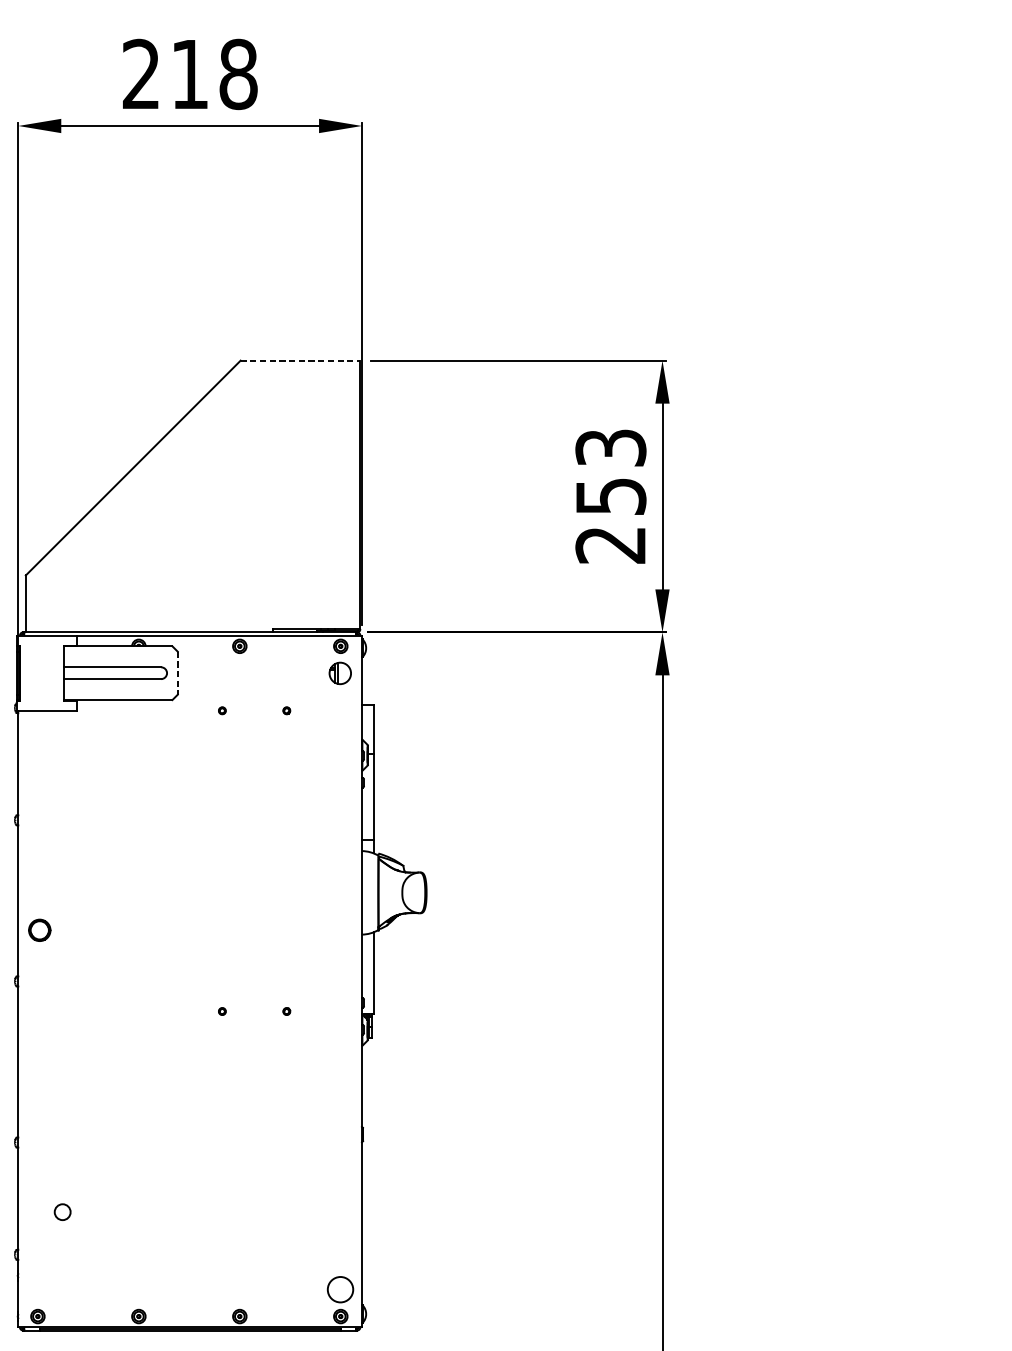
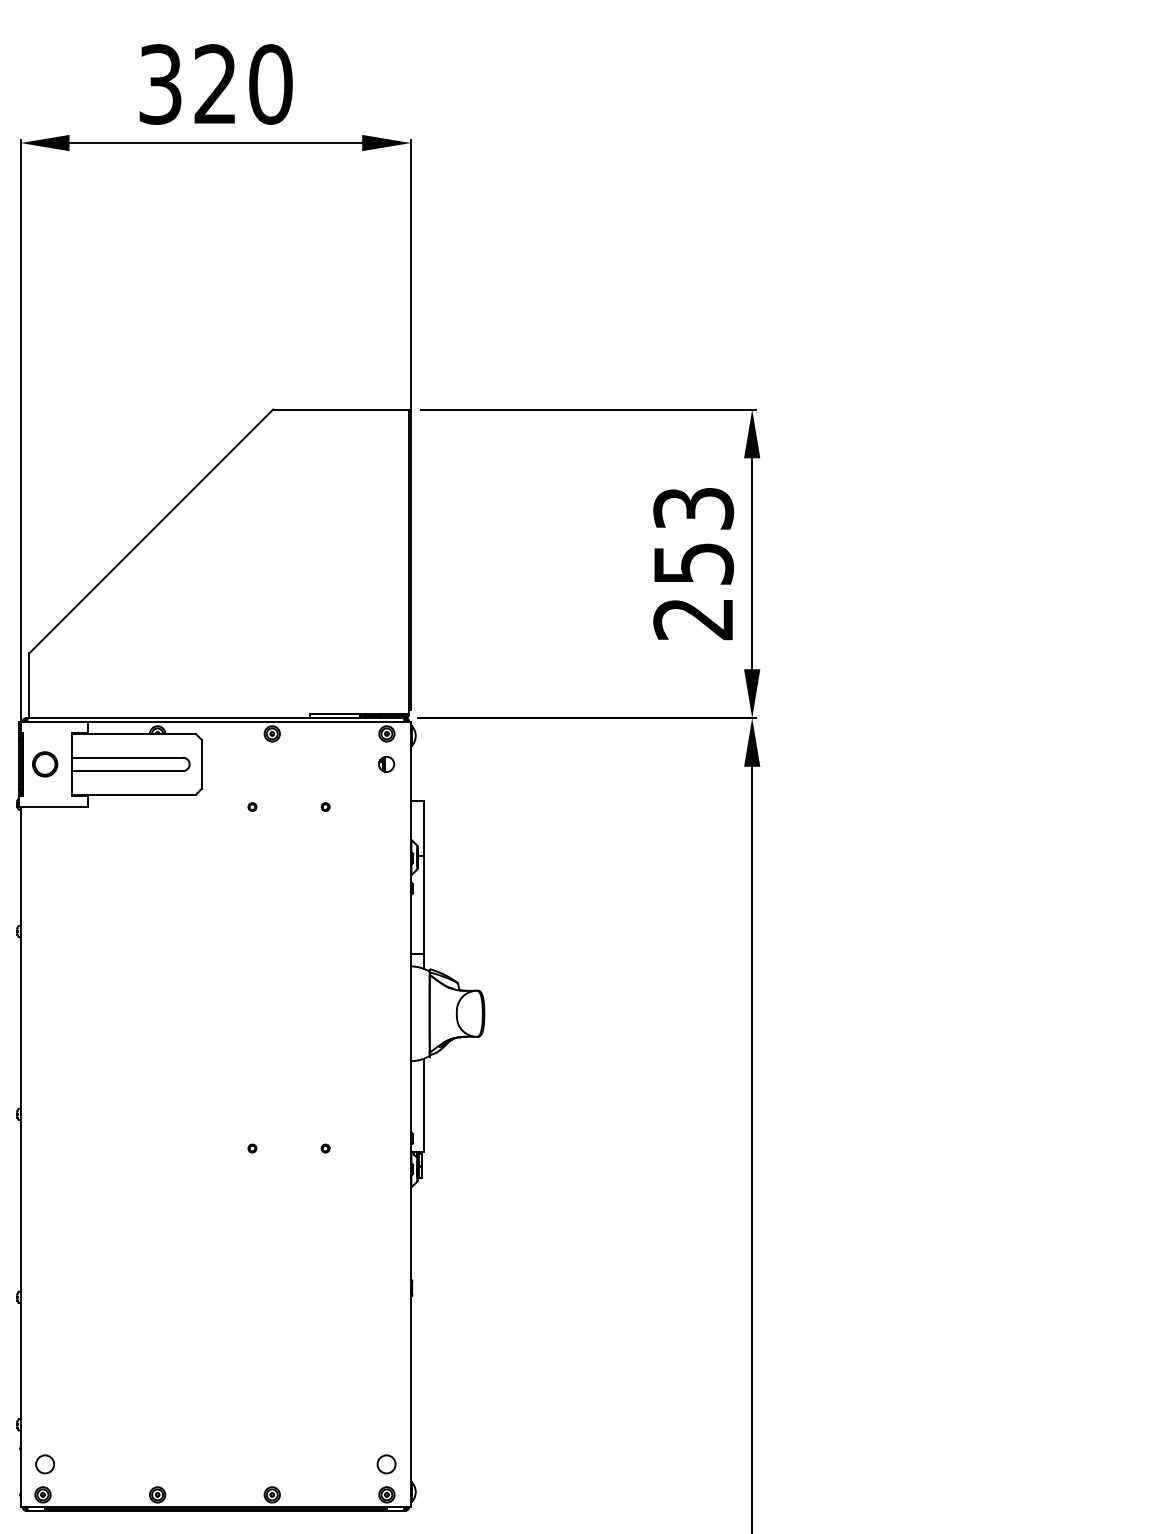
text: (189, 74) -> (215, 84), 218 -> 320
line: (300, 360) -> (341, 409), dashed -> solid
part: (340, 672) -> (386, 763), size x0.62
line: (177, 673) -> (201, 764), dashed -> solid
part: (40, 930) -> (45, 764), moved
circle: (62, 1212) -> (44, 1464), moved
circle: (340, 1289) -> (386, 1464), size x0.62

